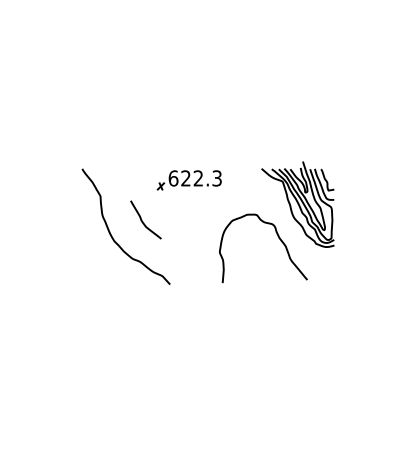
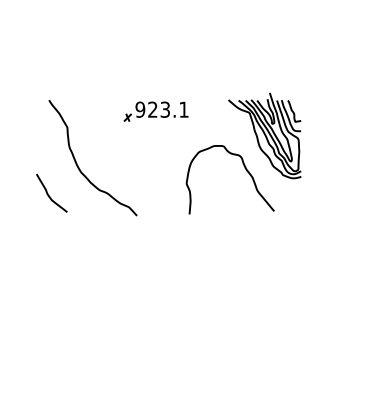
text: (194, 178) -> (161, 109), 622.3 -> 923.1
curve: (143, 221) -> (49, 194), moved

